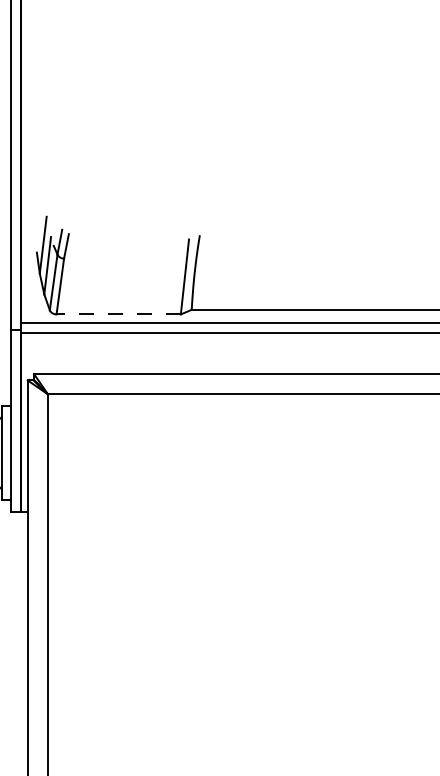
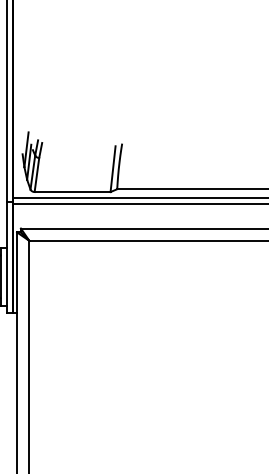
line: (118, 315) -> (72, 192), dashed -> solid

